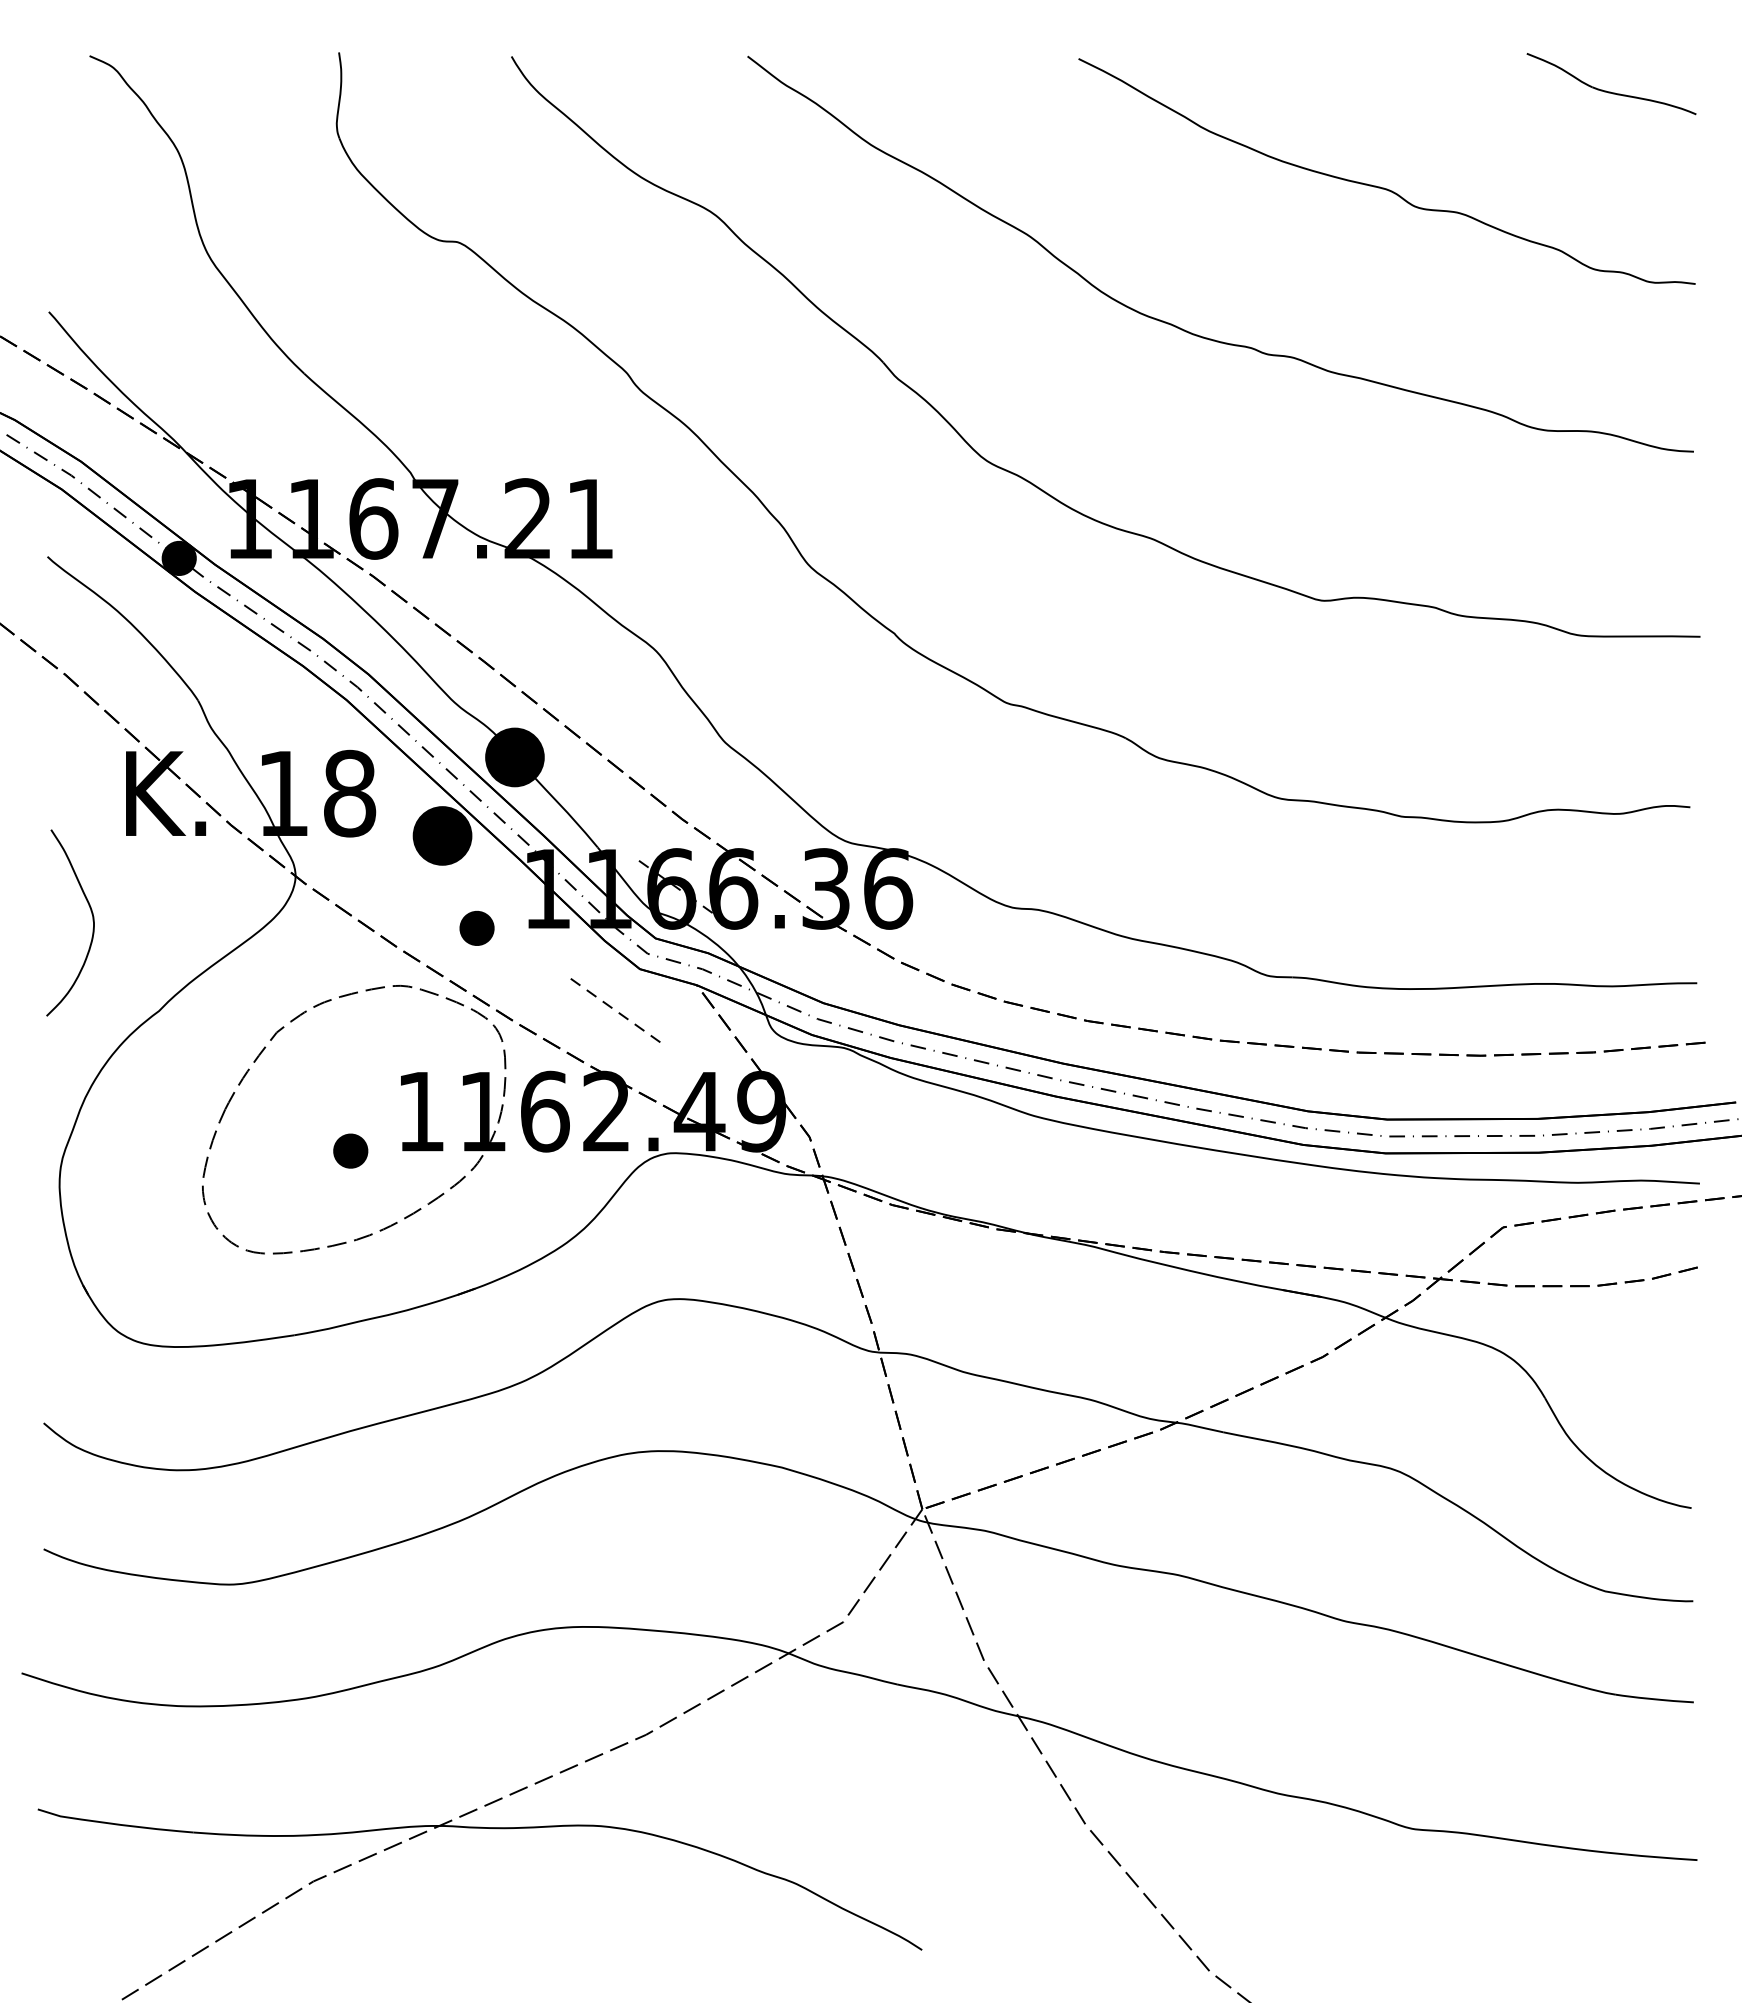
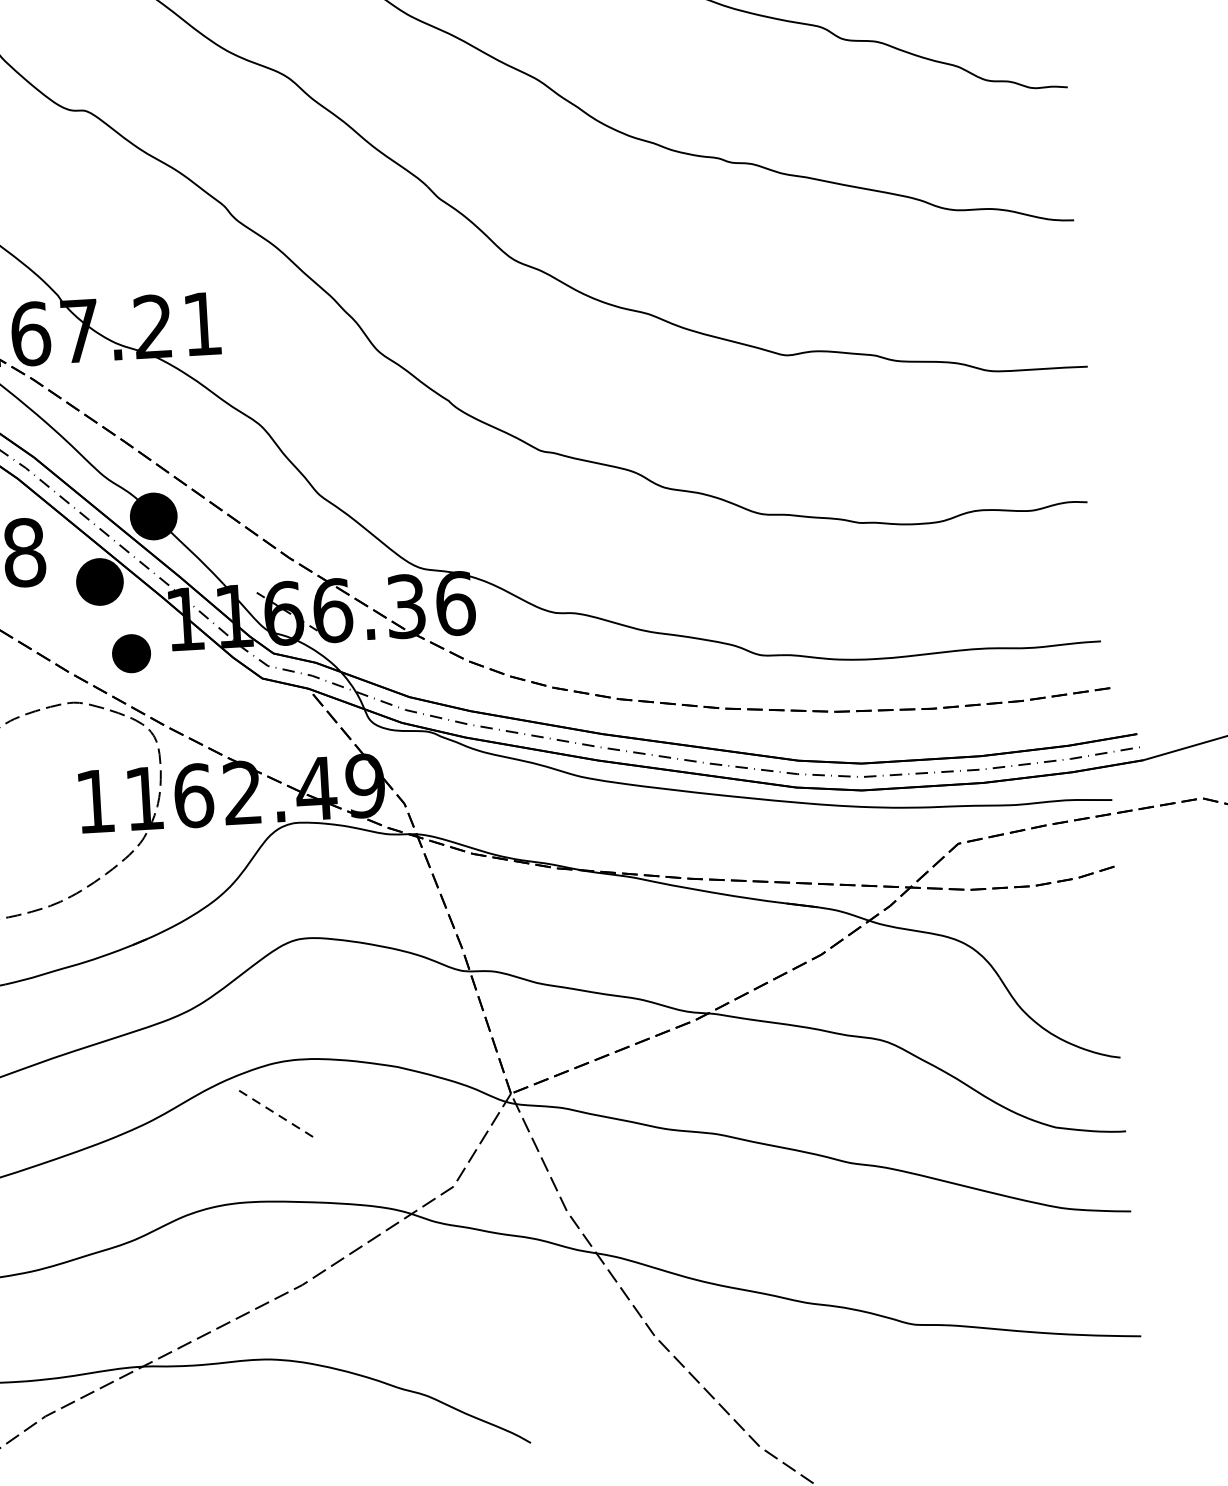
part: (476, 928) -> (131, 653), size x1.4
line: (612, 1008) -> (273, 1112), moved
part: (350, 1150) -> (41, 835), removed

